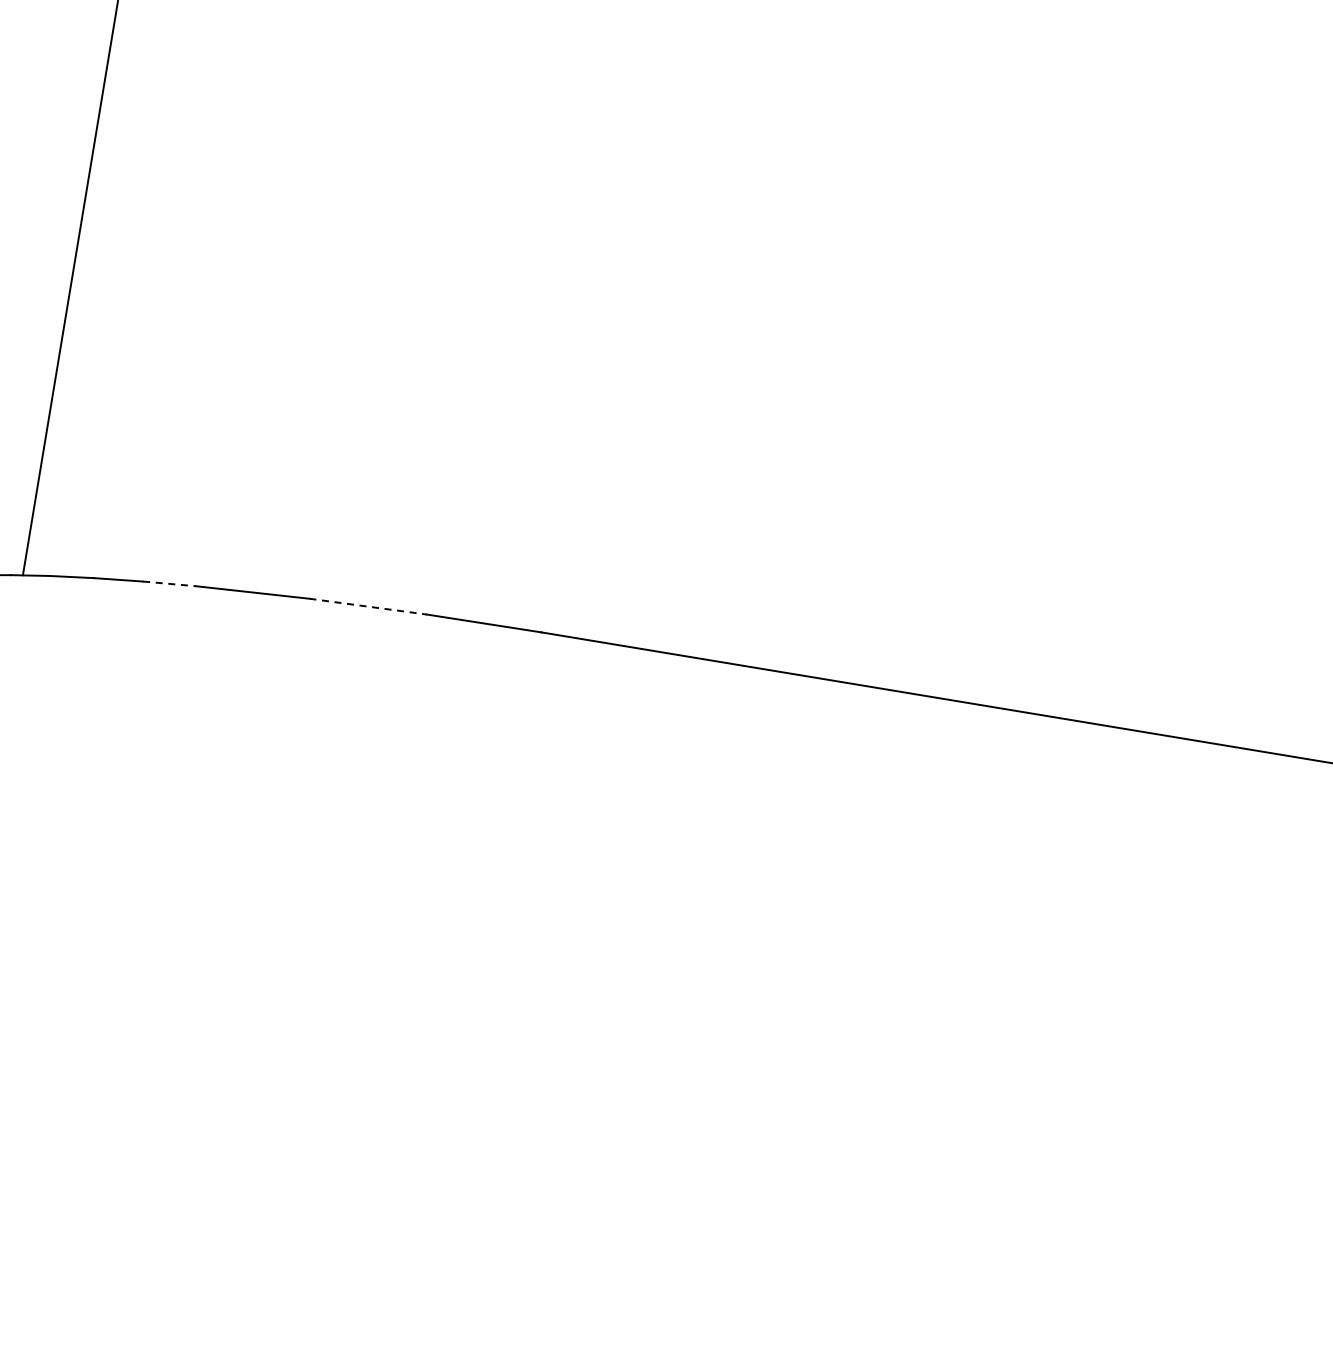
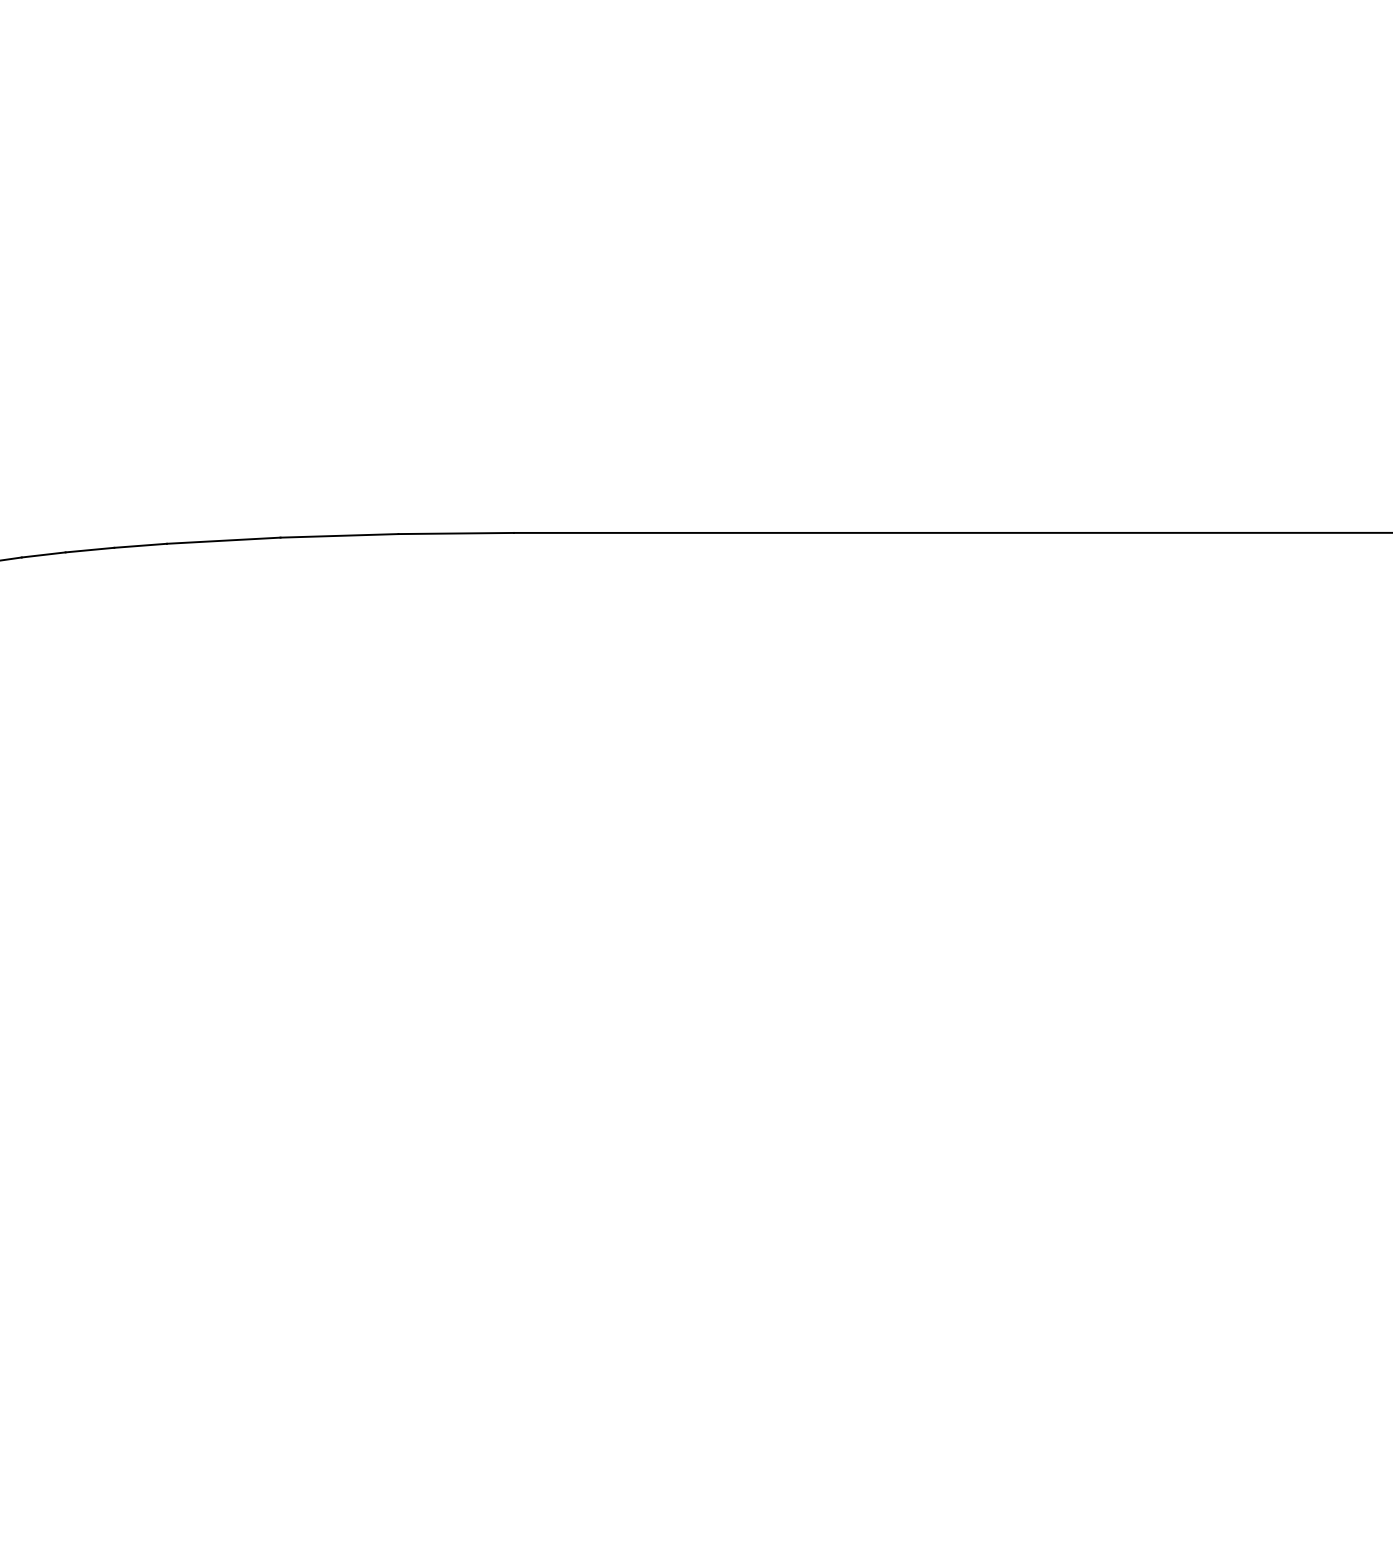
line: (170, 583) -> (141, 545), dashed -> solid
line: (369, 606) -> (340, 535), dashed -> solid

